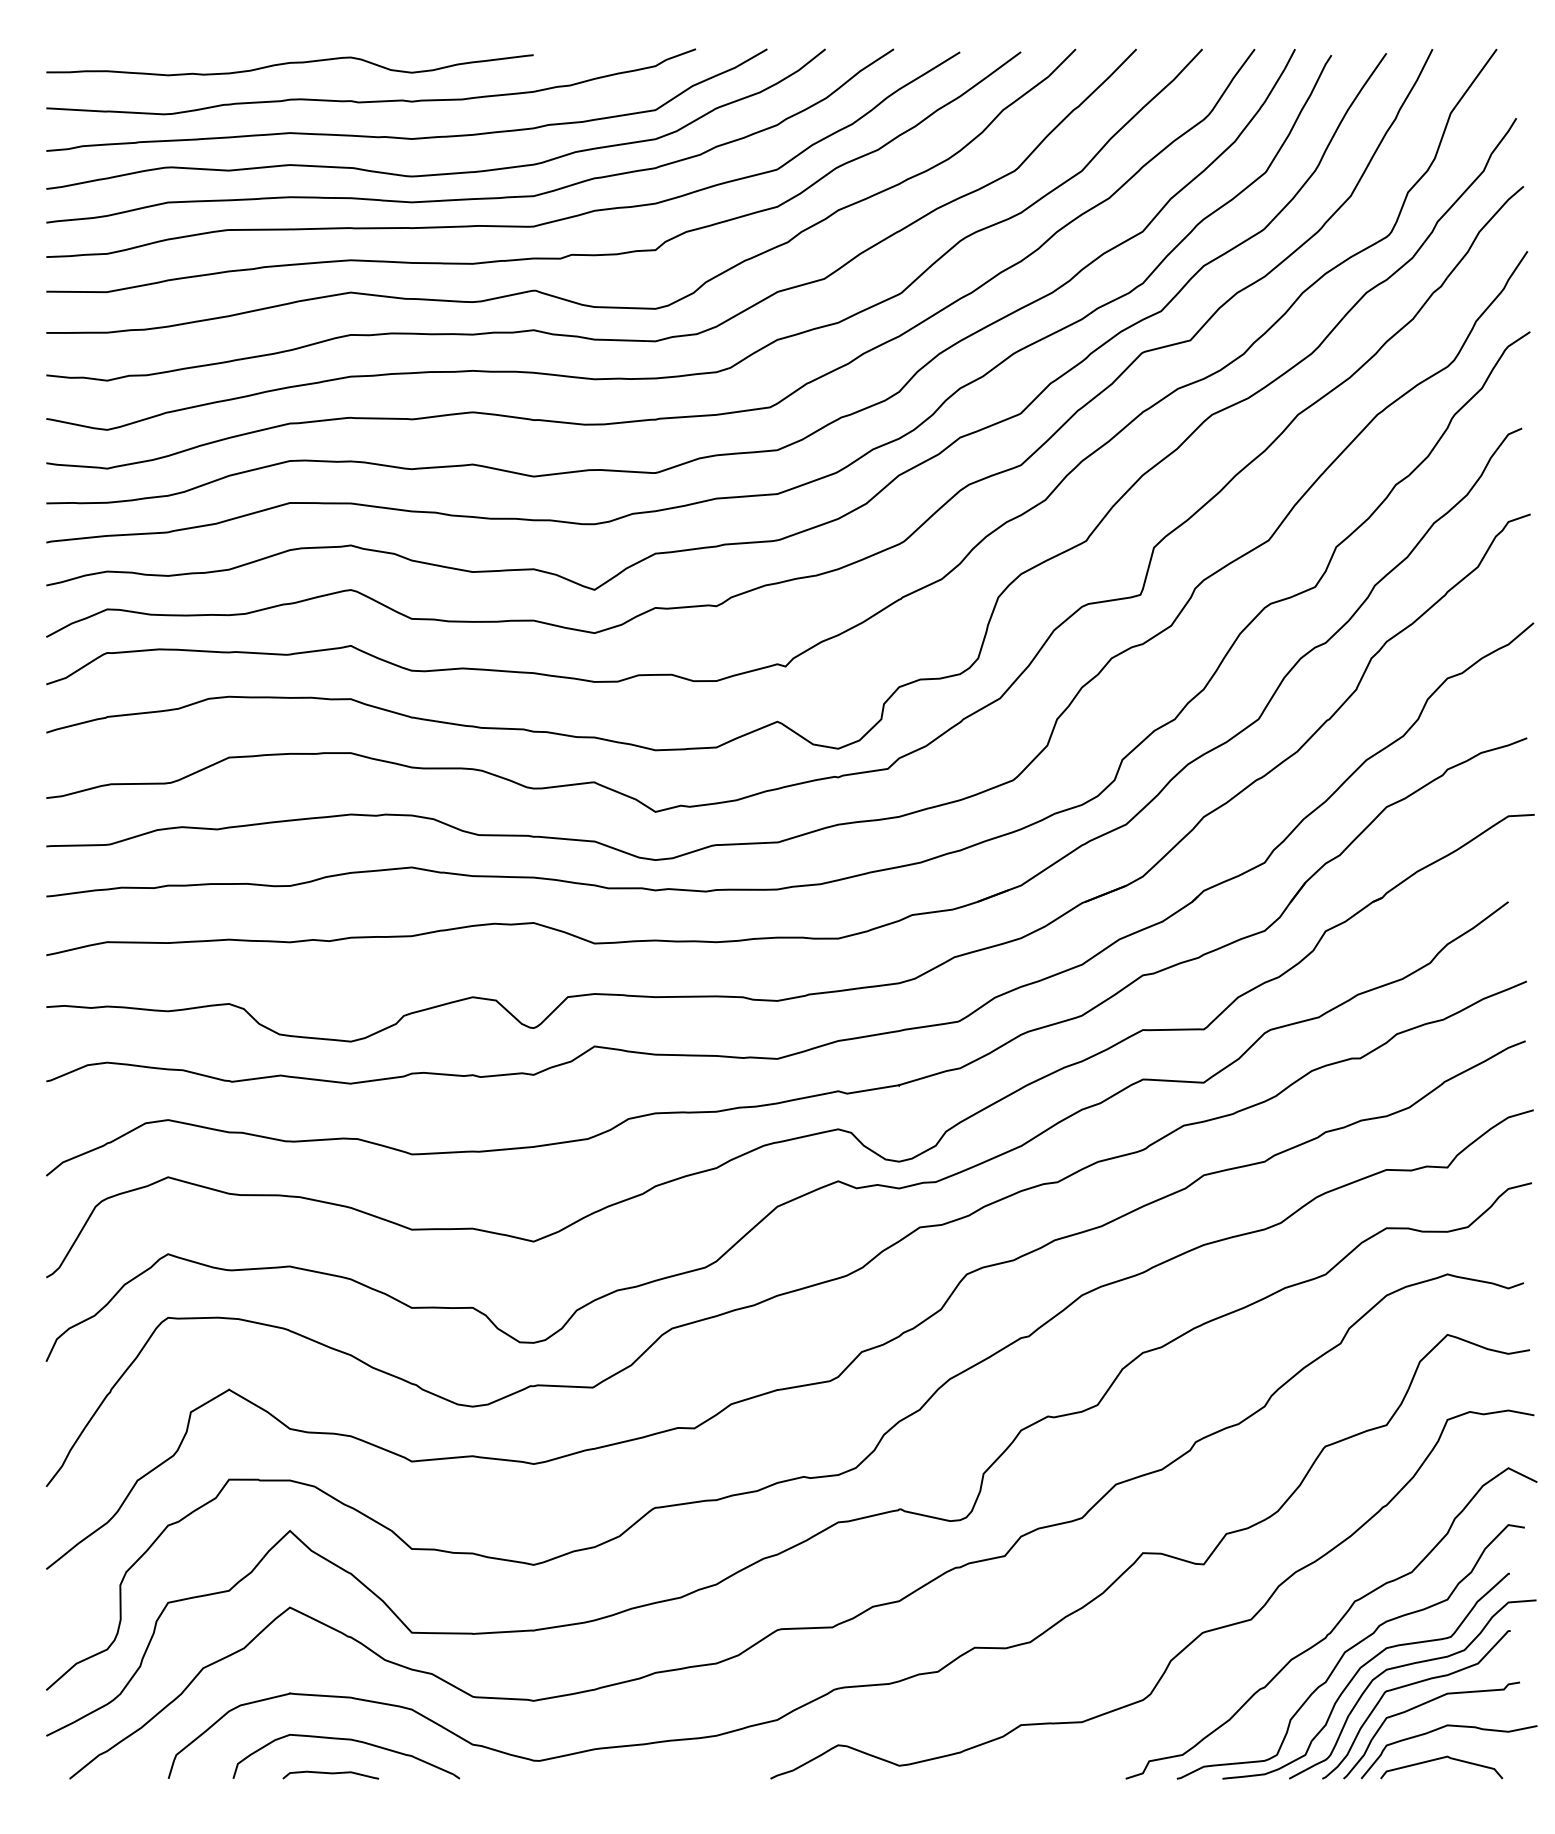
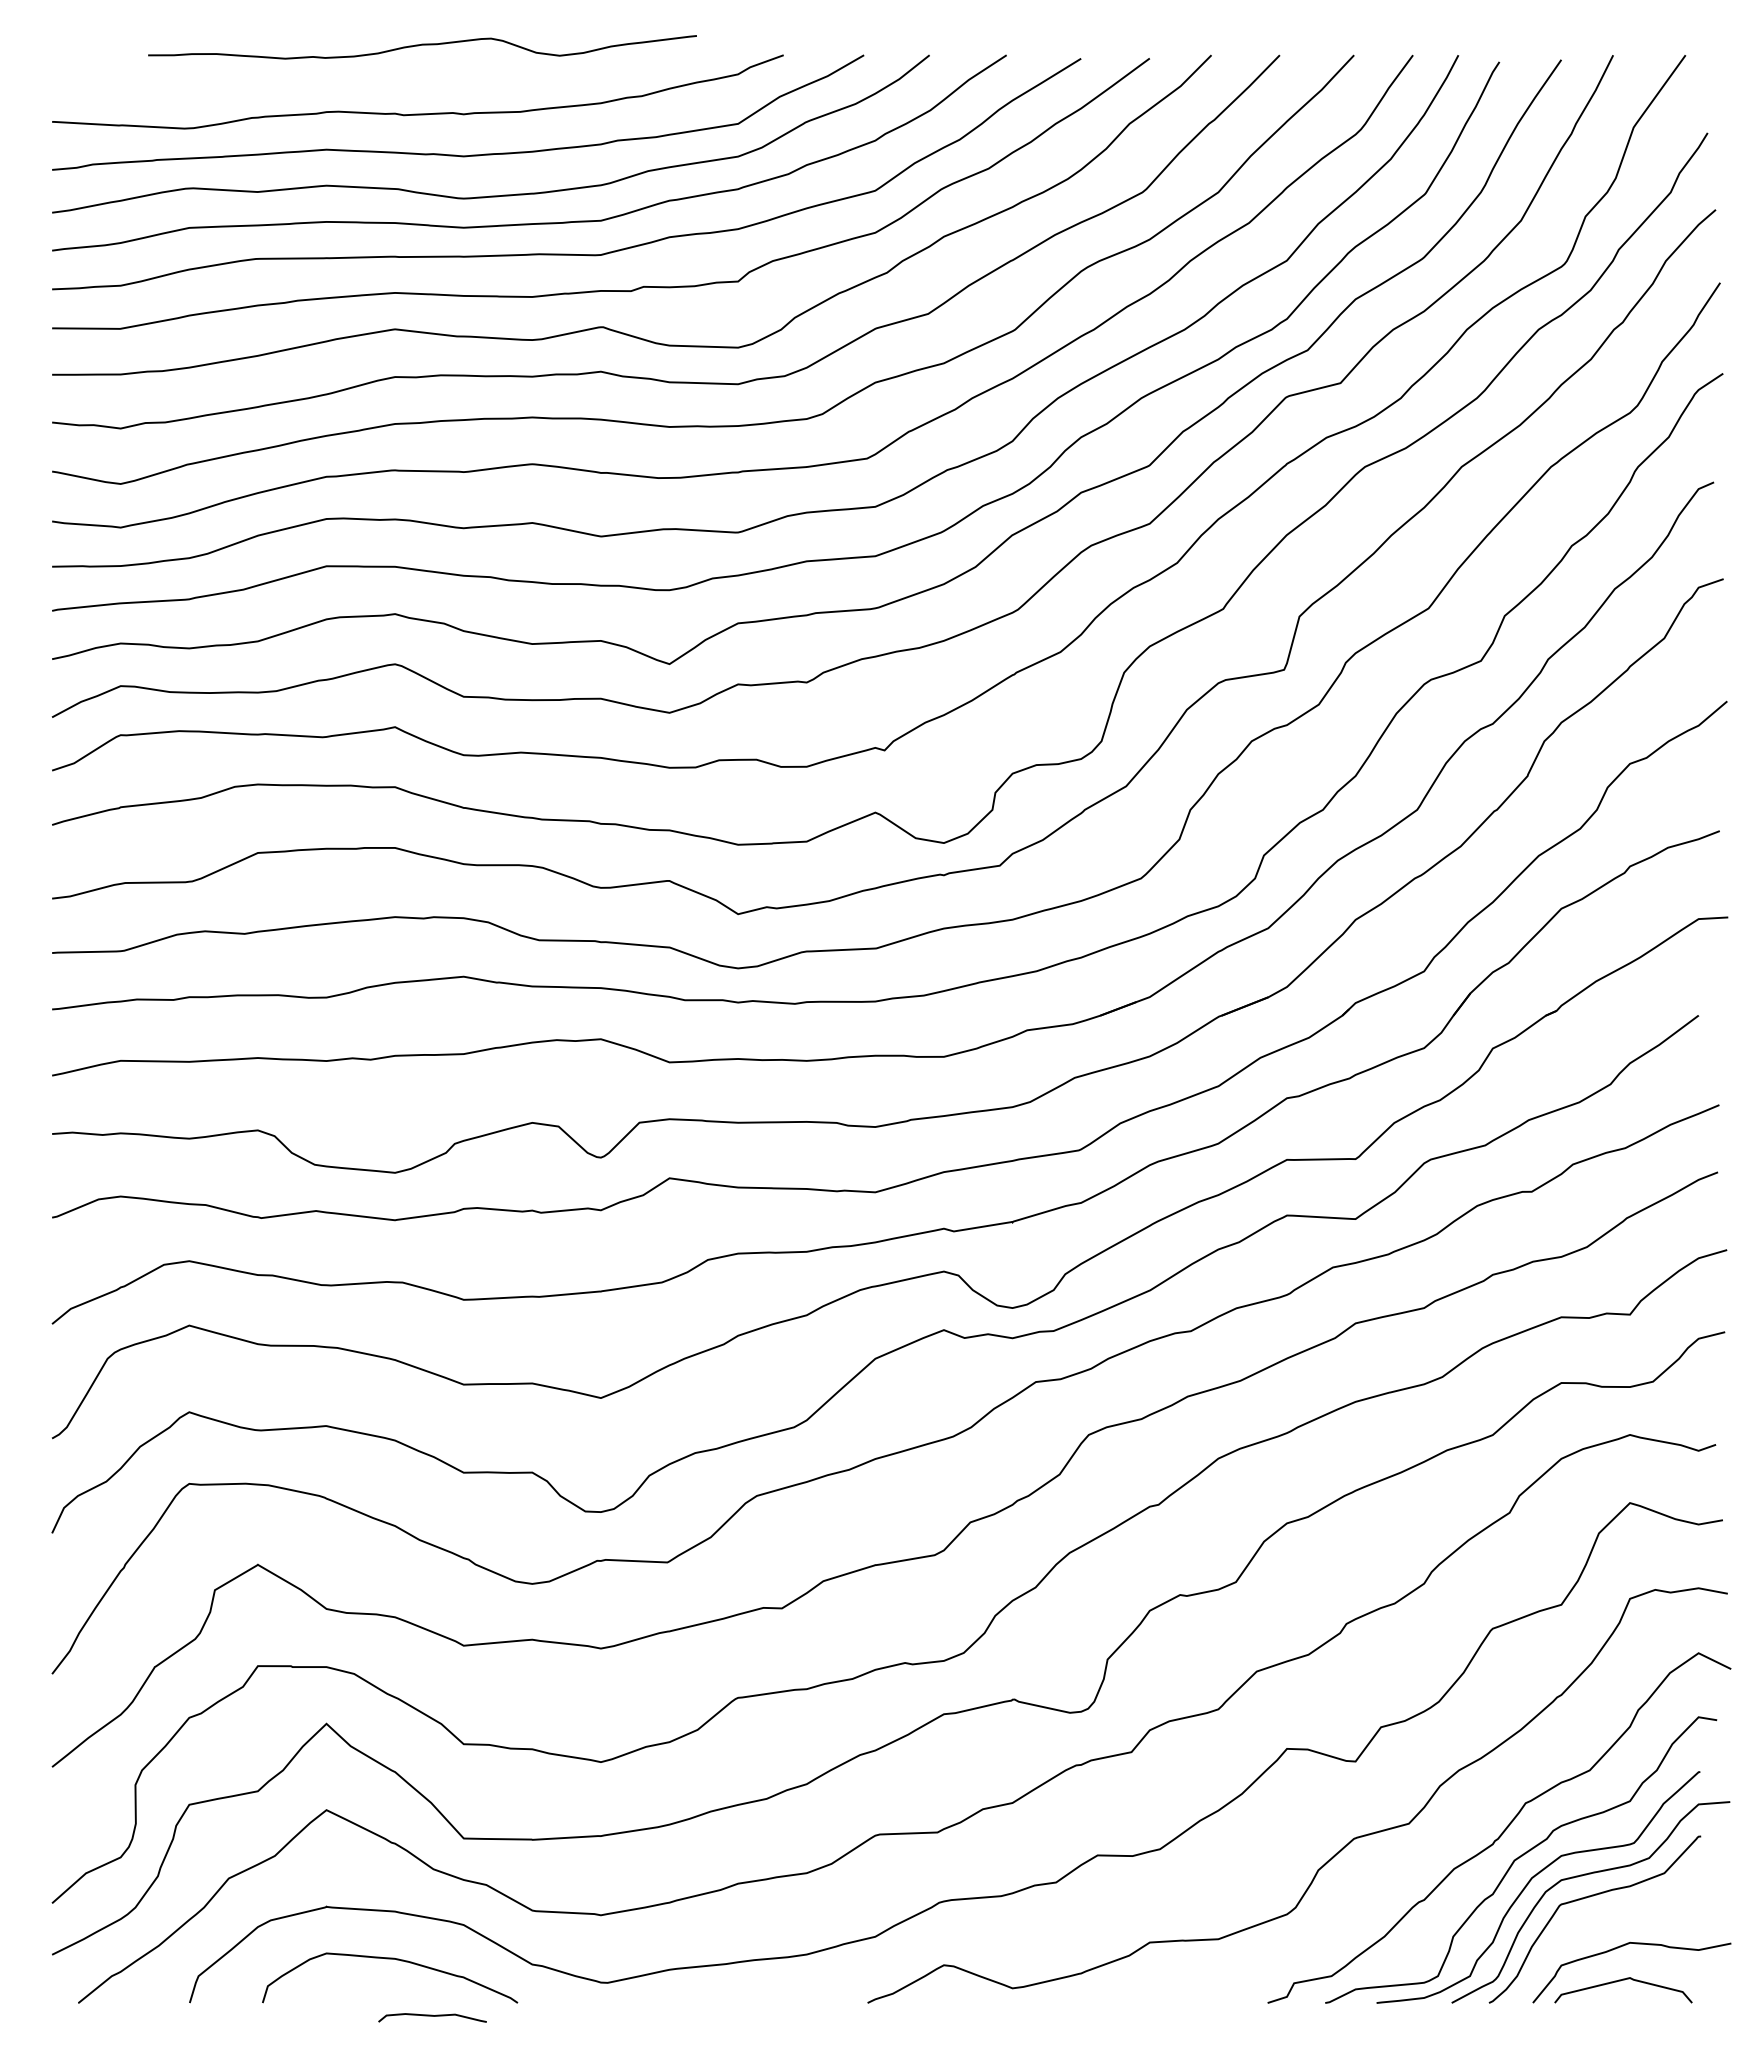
curve: (289, 63) -> (422, 45), moved
curve: (1420, 1706) -> (1599, 1921), removed
curve: (330, 1773) -> (432, 2016), moved

